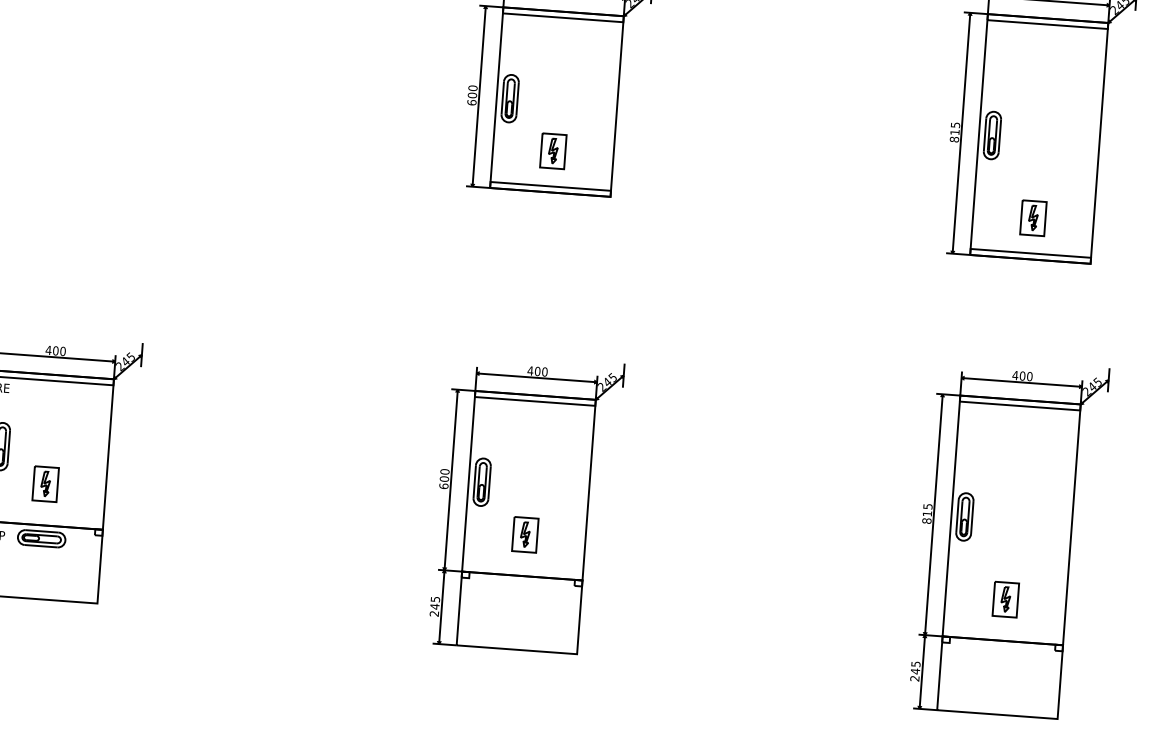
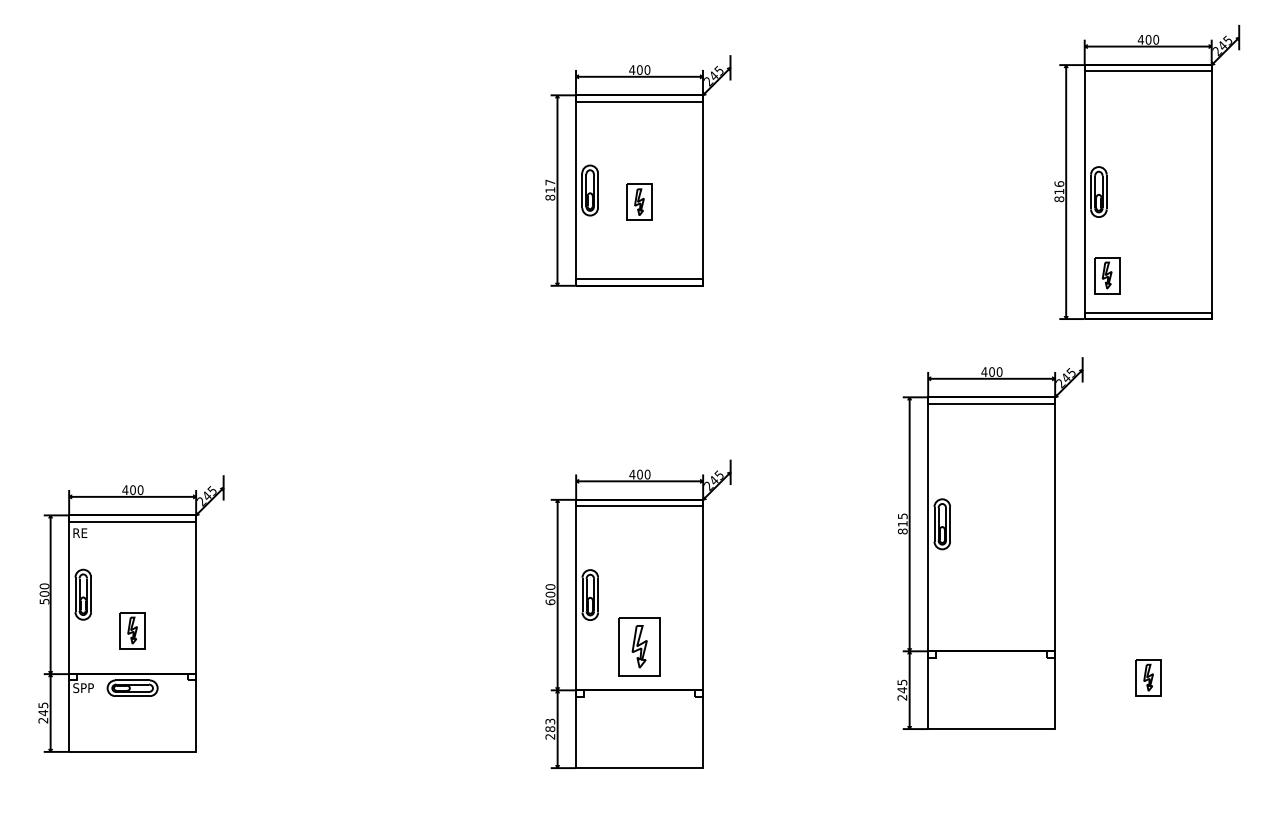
text: (472, 94) -> (550, 189), 600 -> 817
text: (955, 124) -> (1059, 183), 815 -> 816
part: (553, 150) -> (639, 201), moved
part: (1033, 218) -> (1107, 275), moved
part: (525, 534) -> (639, 646), size x1.6
part: (1009, 538) -> (990, 543), moved
text: (435, 603) -> (550, 725), 245 -> 283

